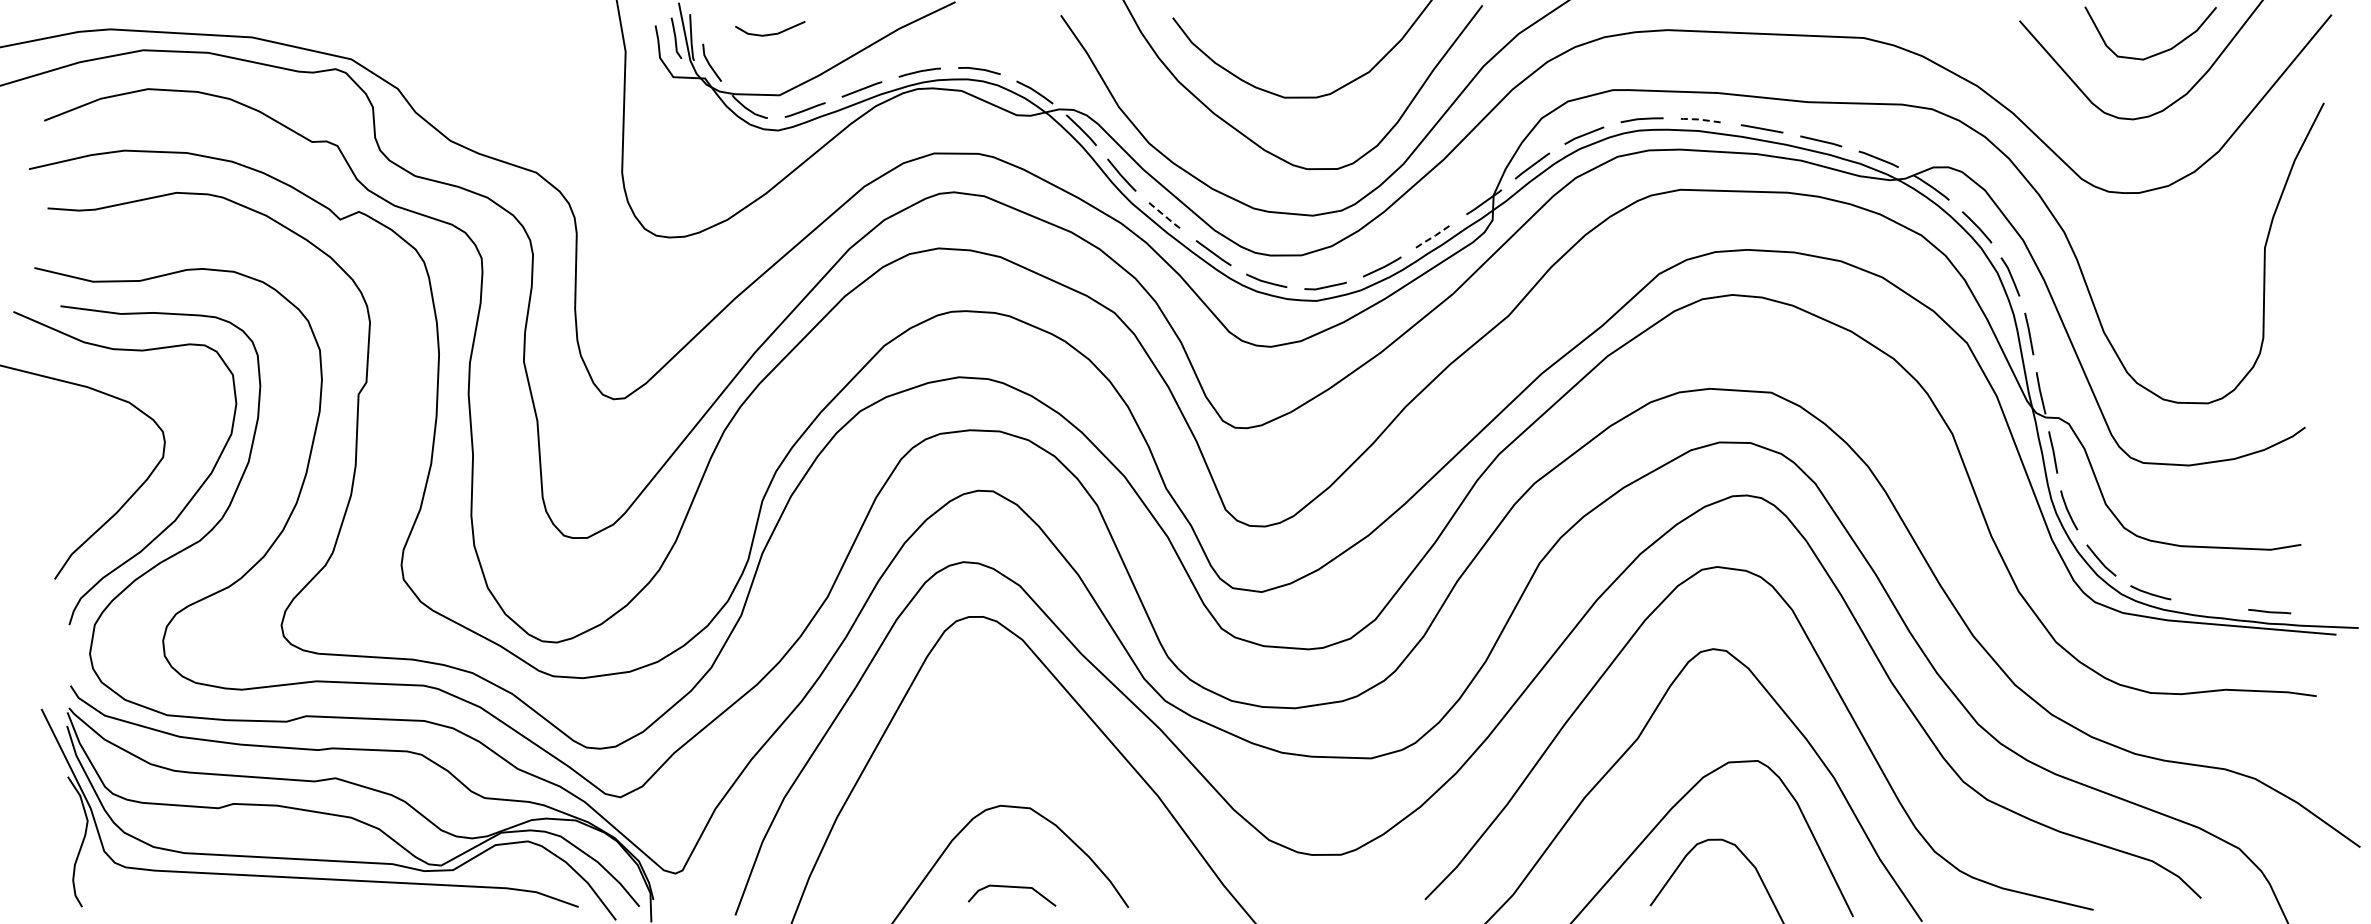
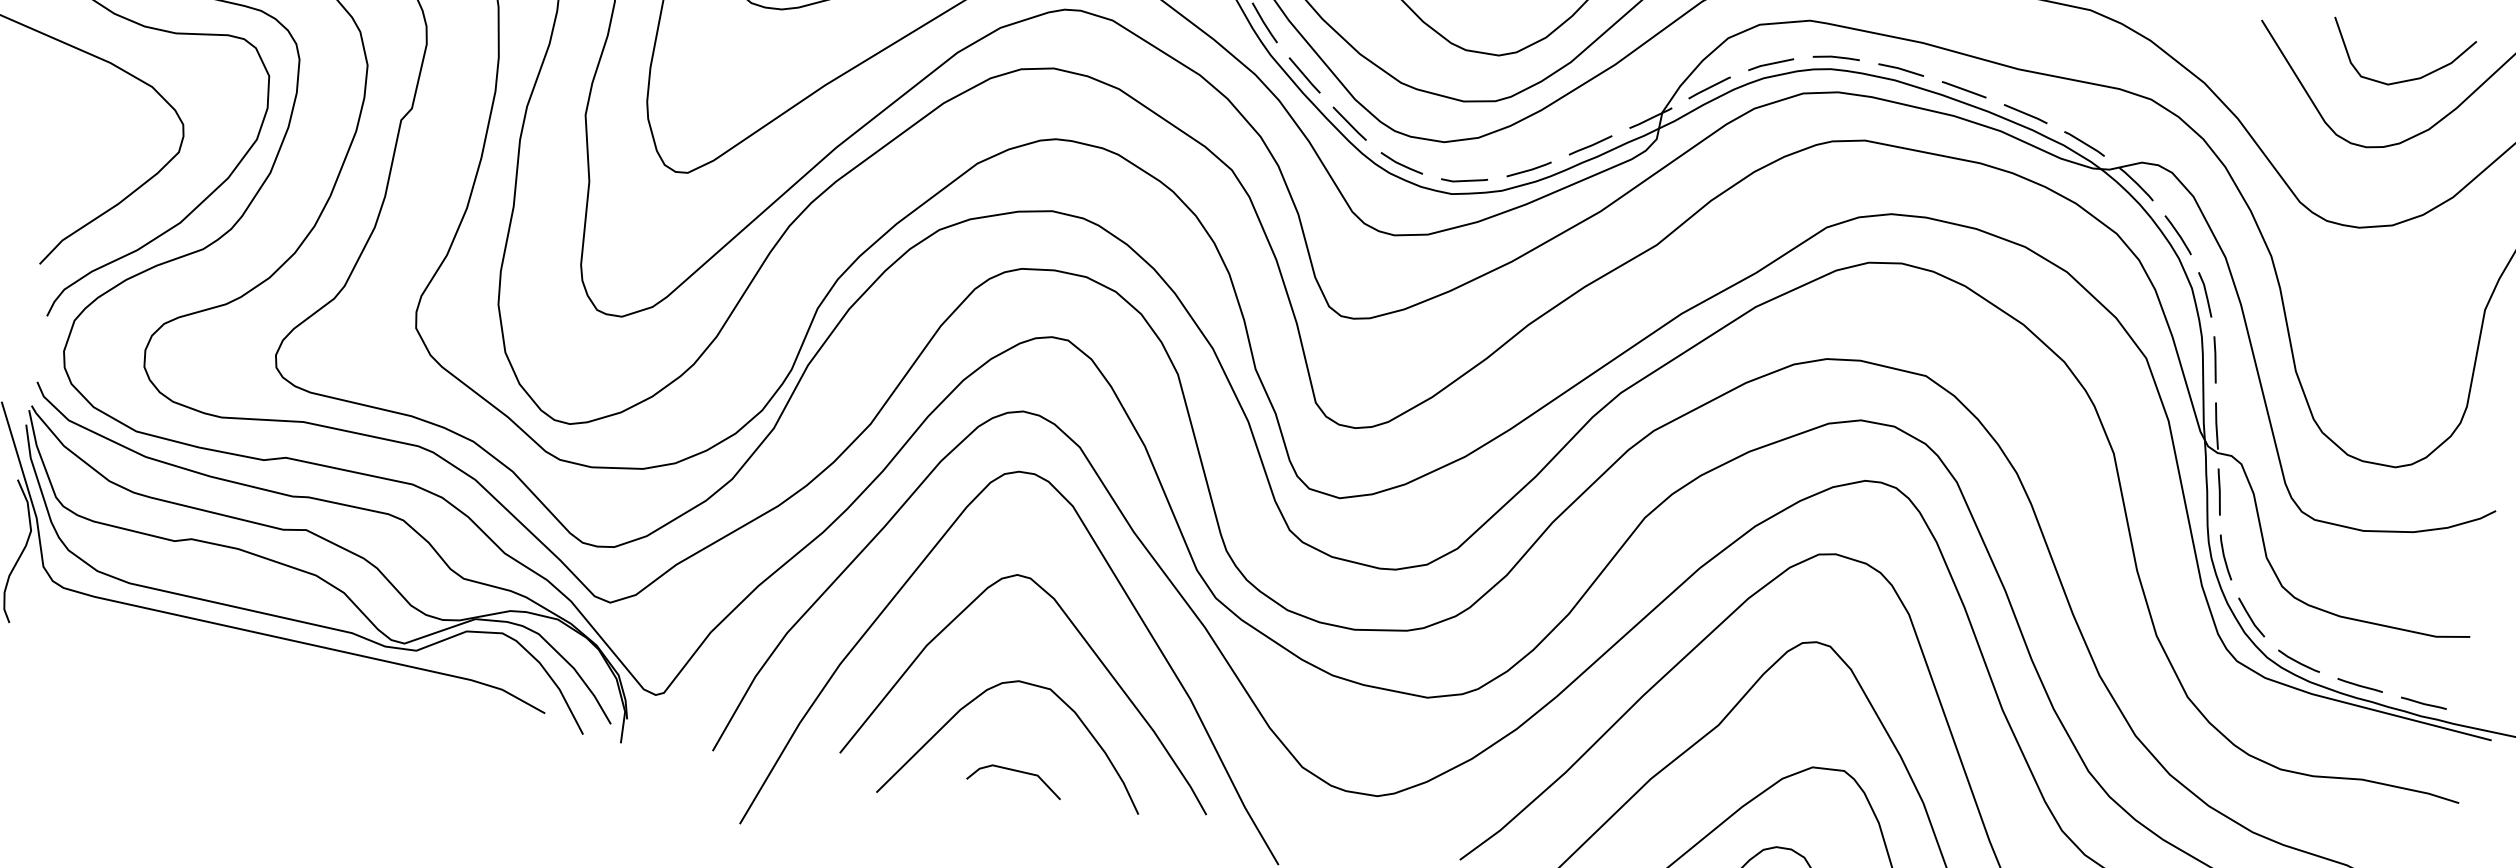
line: (1701, 119) -> (1900, 68), dashed -> solid
line: (1165, 216) -> (1304, 75), dashed -> solid
line: (1434, 236) -> (1591, 146), dashed -> solid
line: (2209, 604) -> (2360, 684), added
curve: (1058, 764) -> (1088, 647), added

